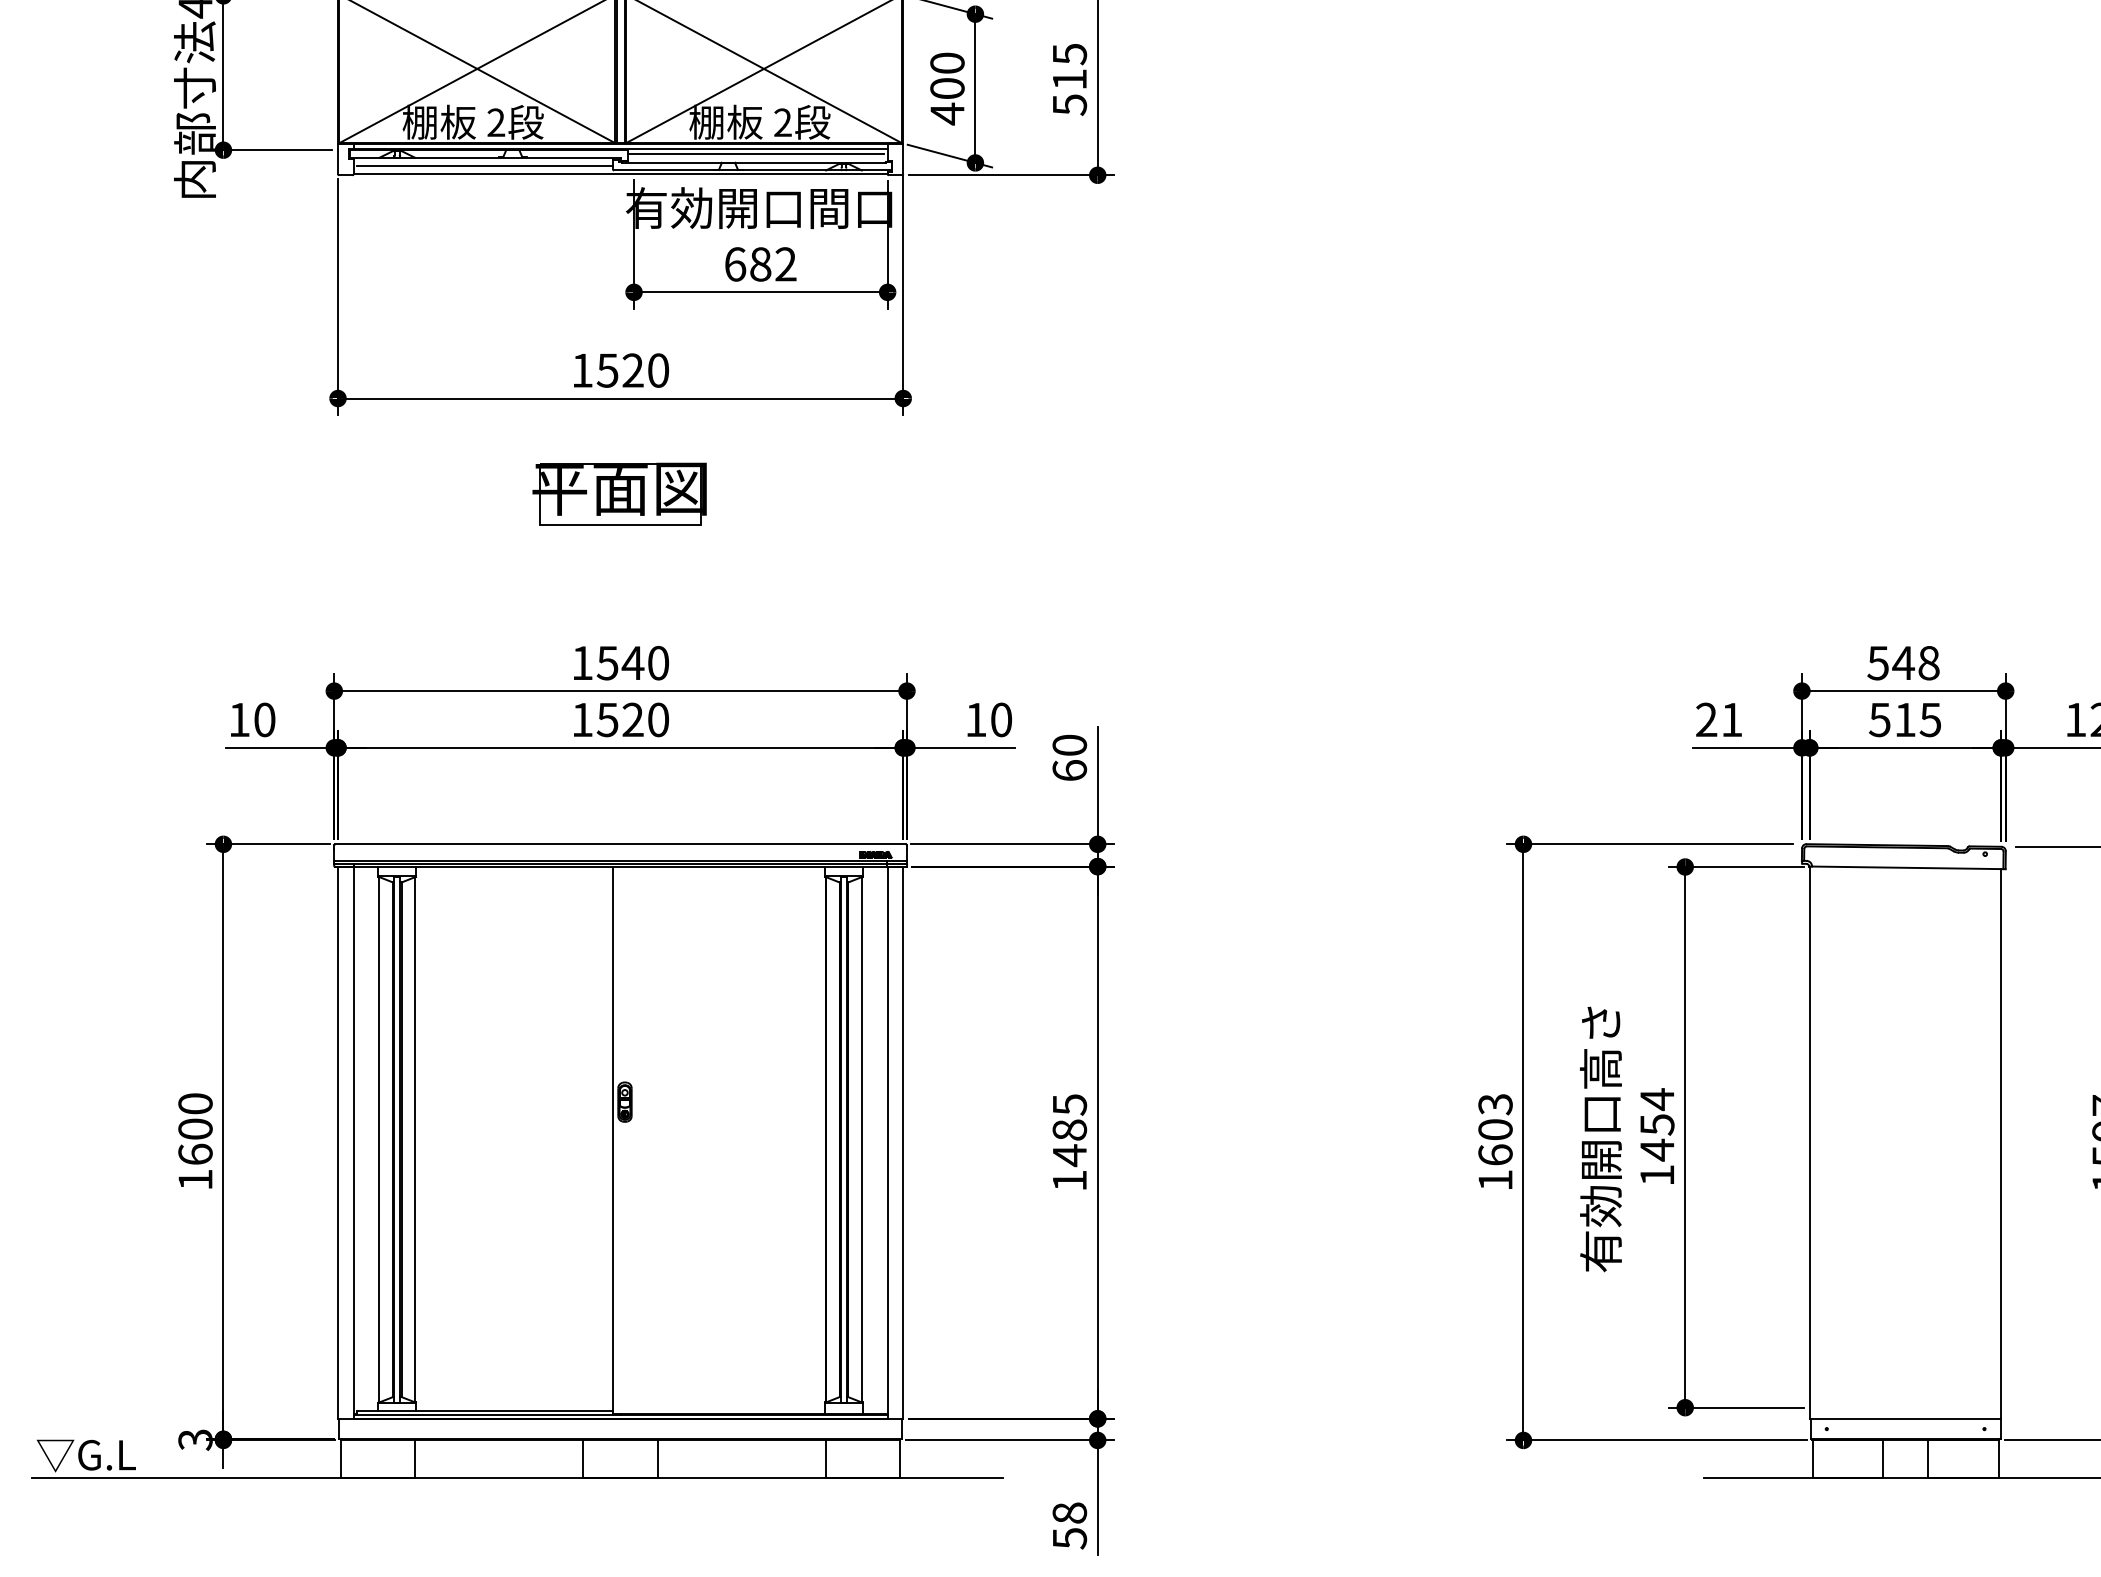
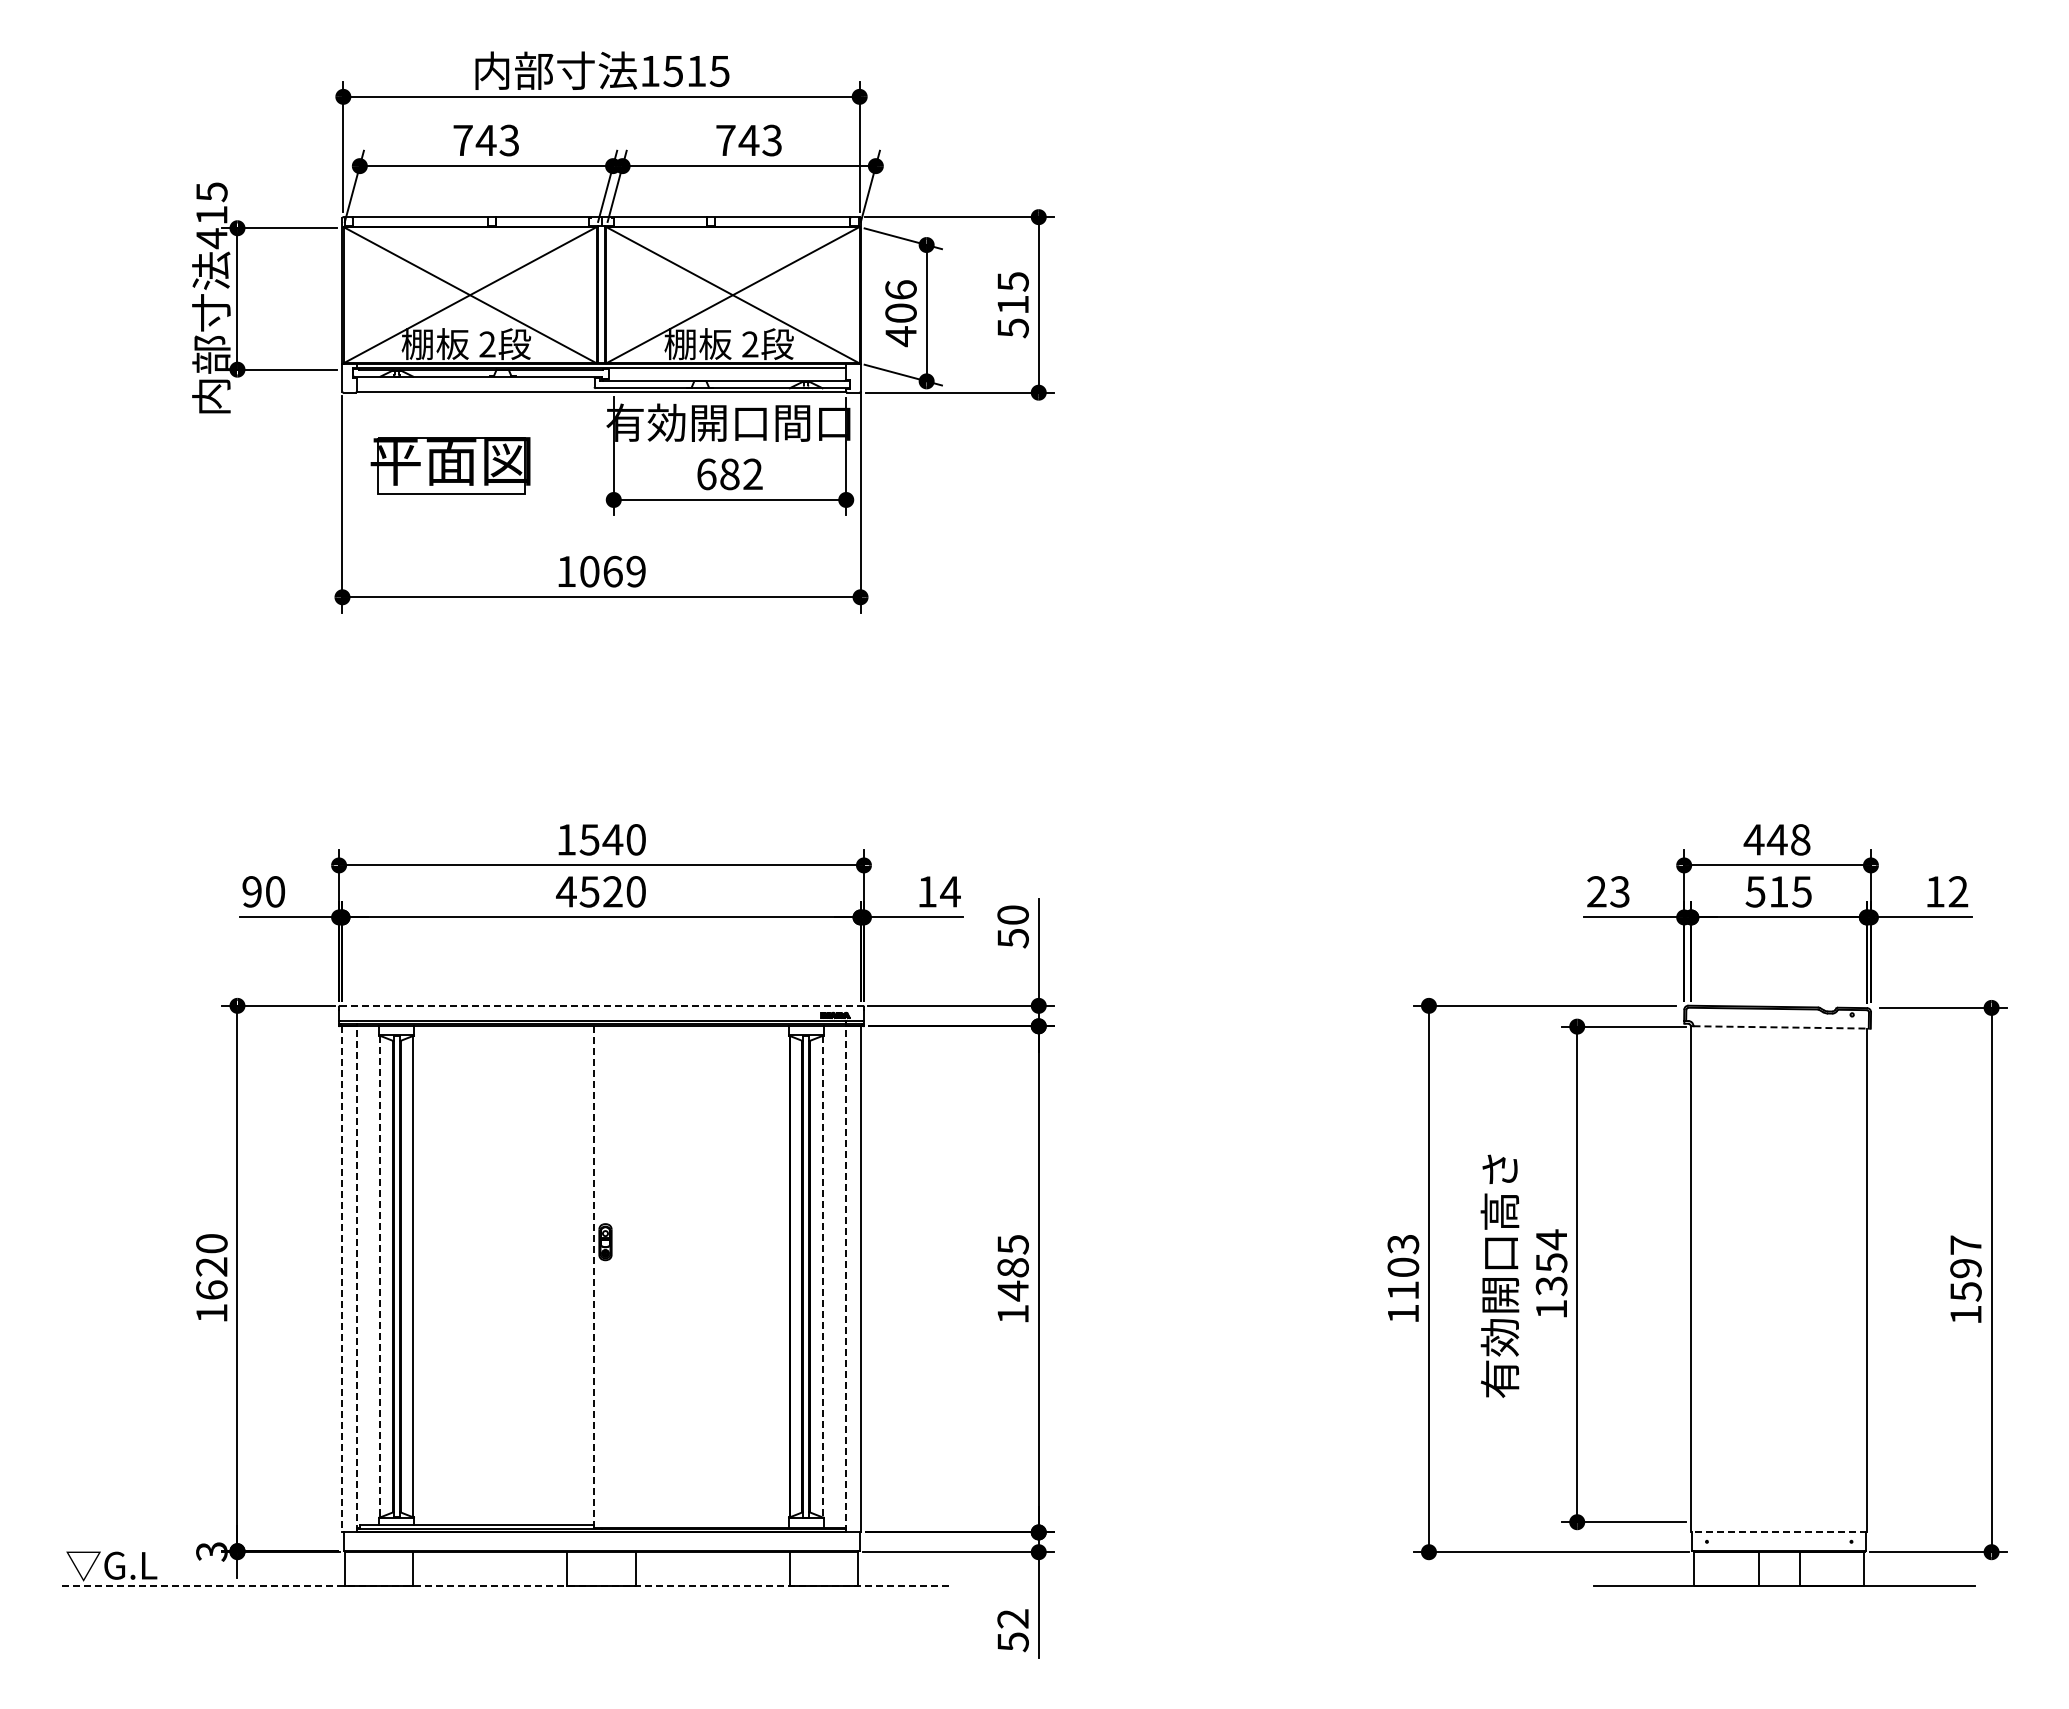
text: (946, 62) -> (900, 289), 400 -> 406
line: (755, 153) -> (725, 372), removed
line: (484, 166) -> (476, 384), removed
text: (632, 370) -> (612, 571), 1520 -> 1069
part: (619, 493) -> (450, 465), moved
text: (1877, 662) -> (1753, 839), 548 -> 448
text: (238, 719) -> (251, 891), 10 -> 90
text: (582, 719) -> (566, 891), 1520 -> 4520
text: (1001, 719) -> (950, 891), 10 -> 14
text: (1731, 719) -> (1619, 891), 21 -> 23
text: (1069, 770) -> (1012, 938), 60 -> 50
line: (621, 843) -> (602, 1005), solid -> dashed
line: (1909, 867) -> (1782, 1027), solid -> dashed
text: (195, 1128) -> (211, 1266), 1600 -> 1620
line: (379, 1139) -> (380, 1276), solid -> dashed
line: (861, 1139) -> (822, 1276), solid -> dashed
line: (612, 1140) -> (594, 1277), solid -> dashed
line: (353, 1141) -> (356, 1278), solid -> dashed
line: (887, 1141) -> (846, 1278), solid -> dashed
line: (338, 1142) -> (342, 1279), solid -> dashed
text: (1657, 1149) -> (1551, 1285), 1454 -> 1354
text: (1495, 1153) -> (1403, 1289), 1603 -> 1103
line: (1905, 1418) -> (1779, 1532), solid -> dashed
line: (516, 1477) -> (506, 1586), solid -> dashed
text: (1069, 1512) -> (1012, 1618), 58 -> 52

